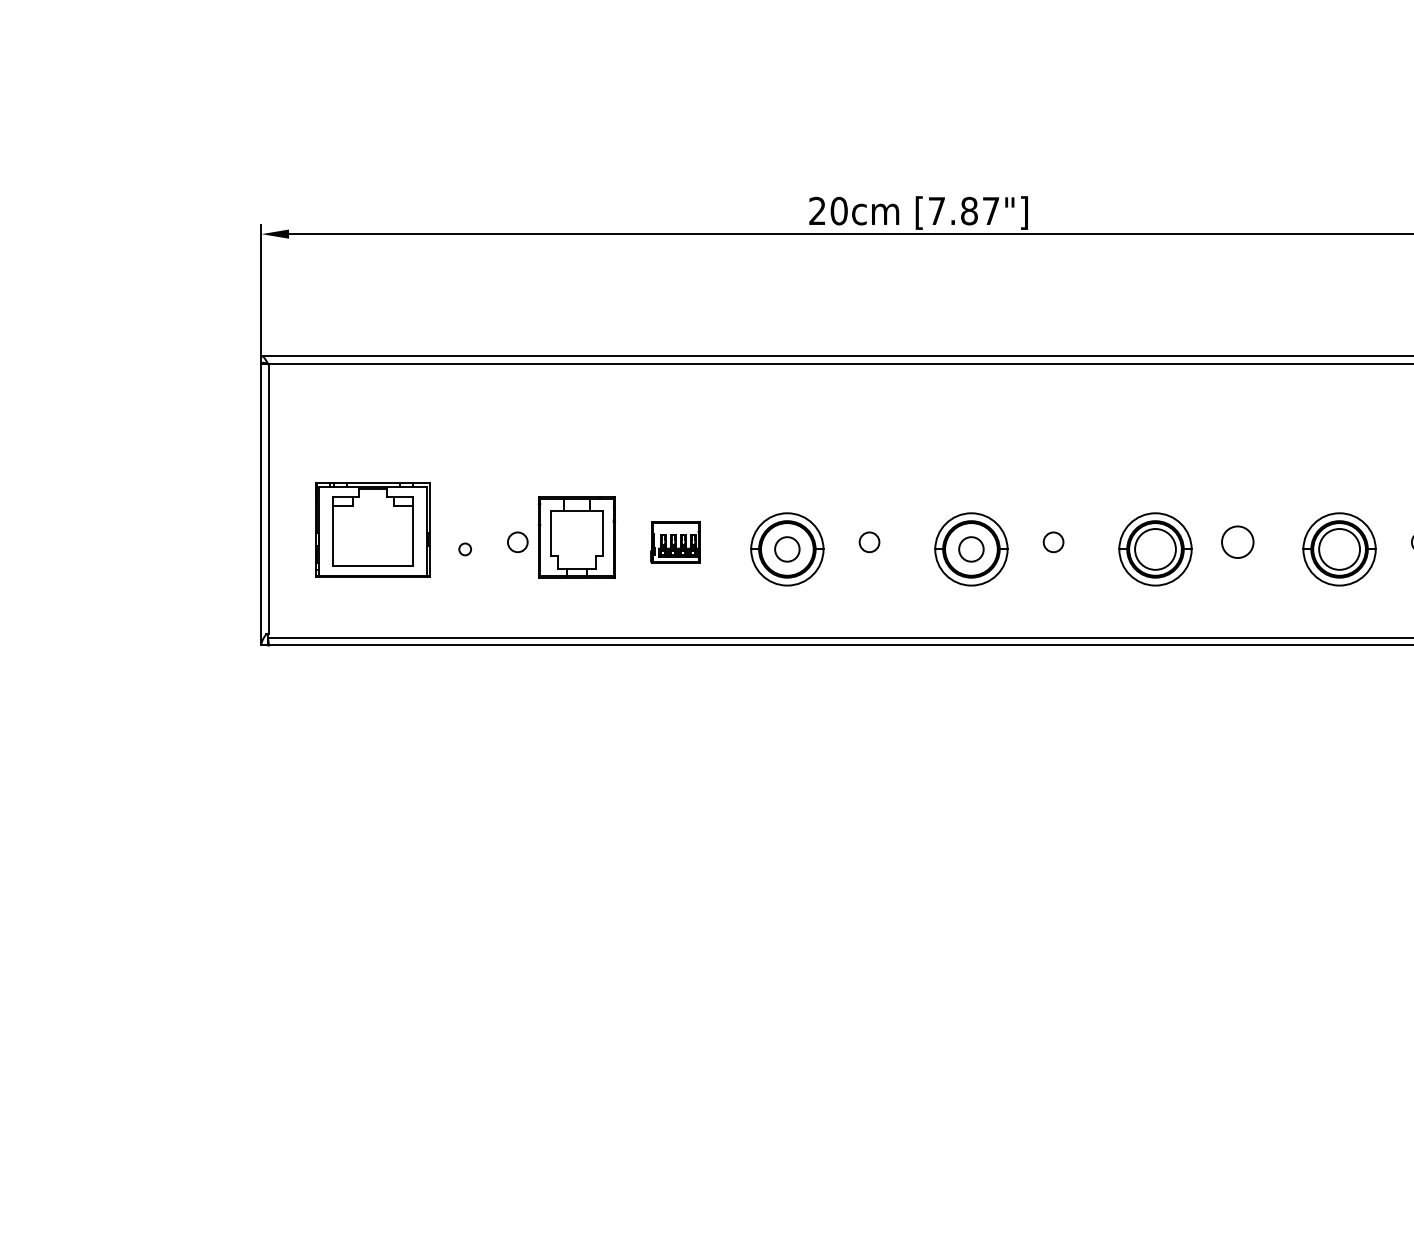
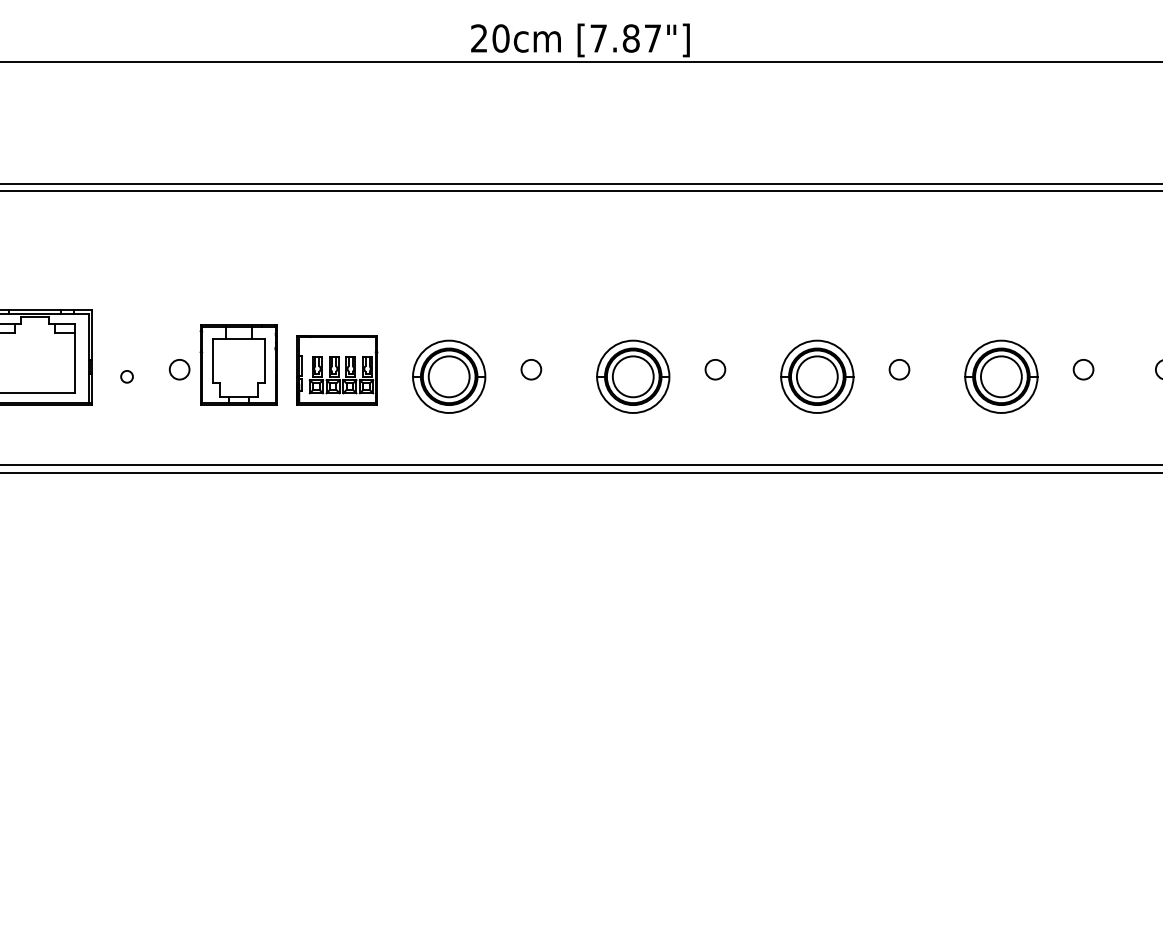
part: (675, 542) -> (337, 369), size x1.67
circle: (1237, 542) -> (899, 369), size x0.62
circle: (786, 549) -> (448, 376), size x1.67
circle: (971, 549) -> (633, 376), size x1.67

